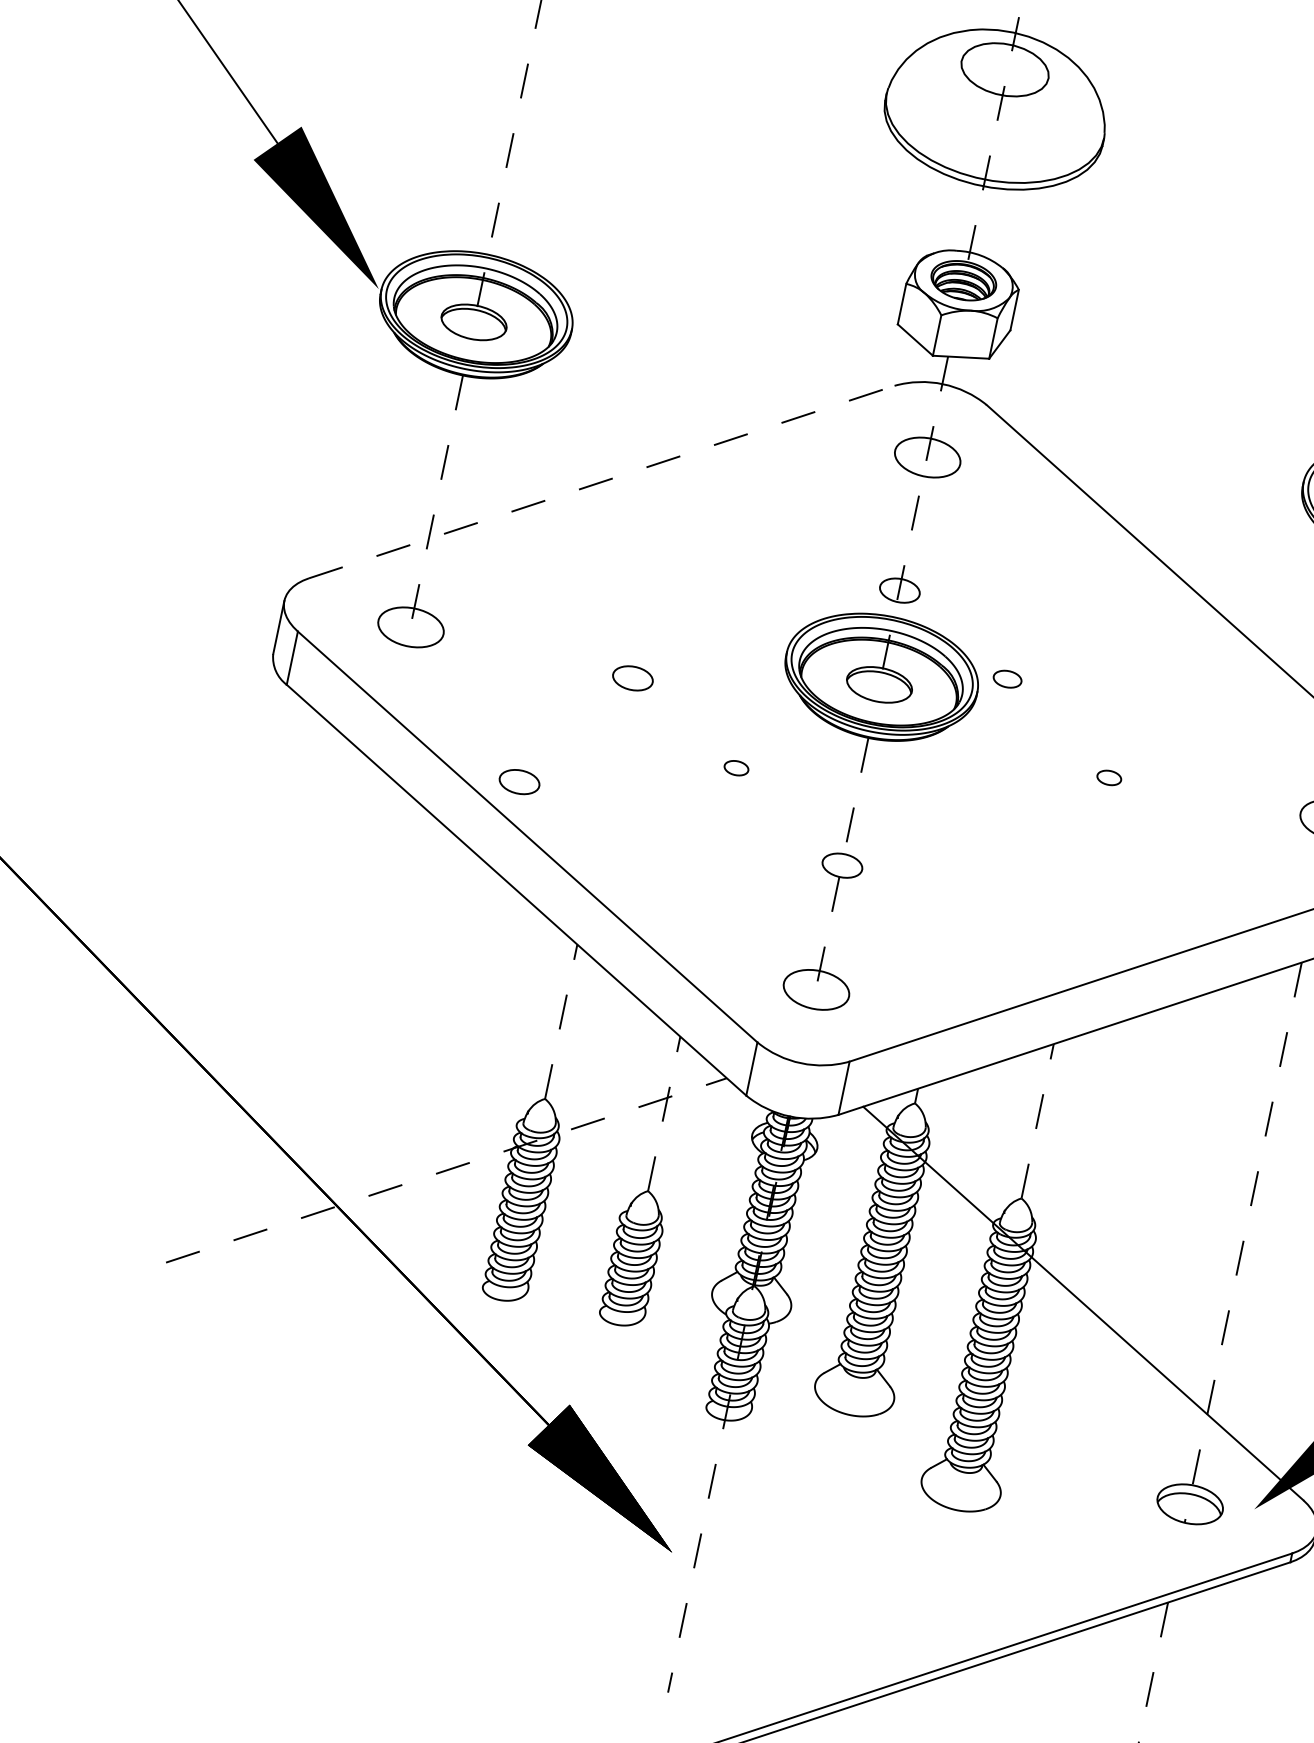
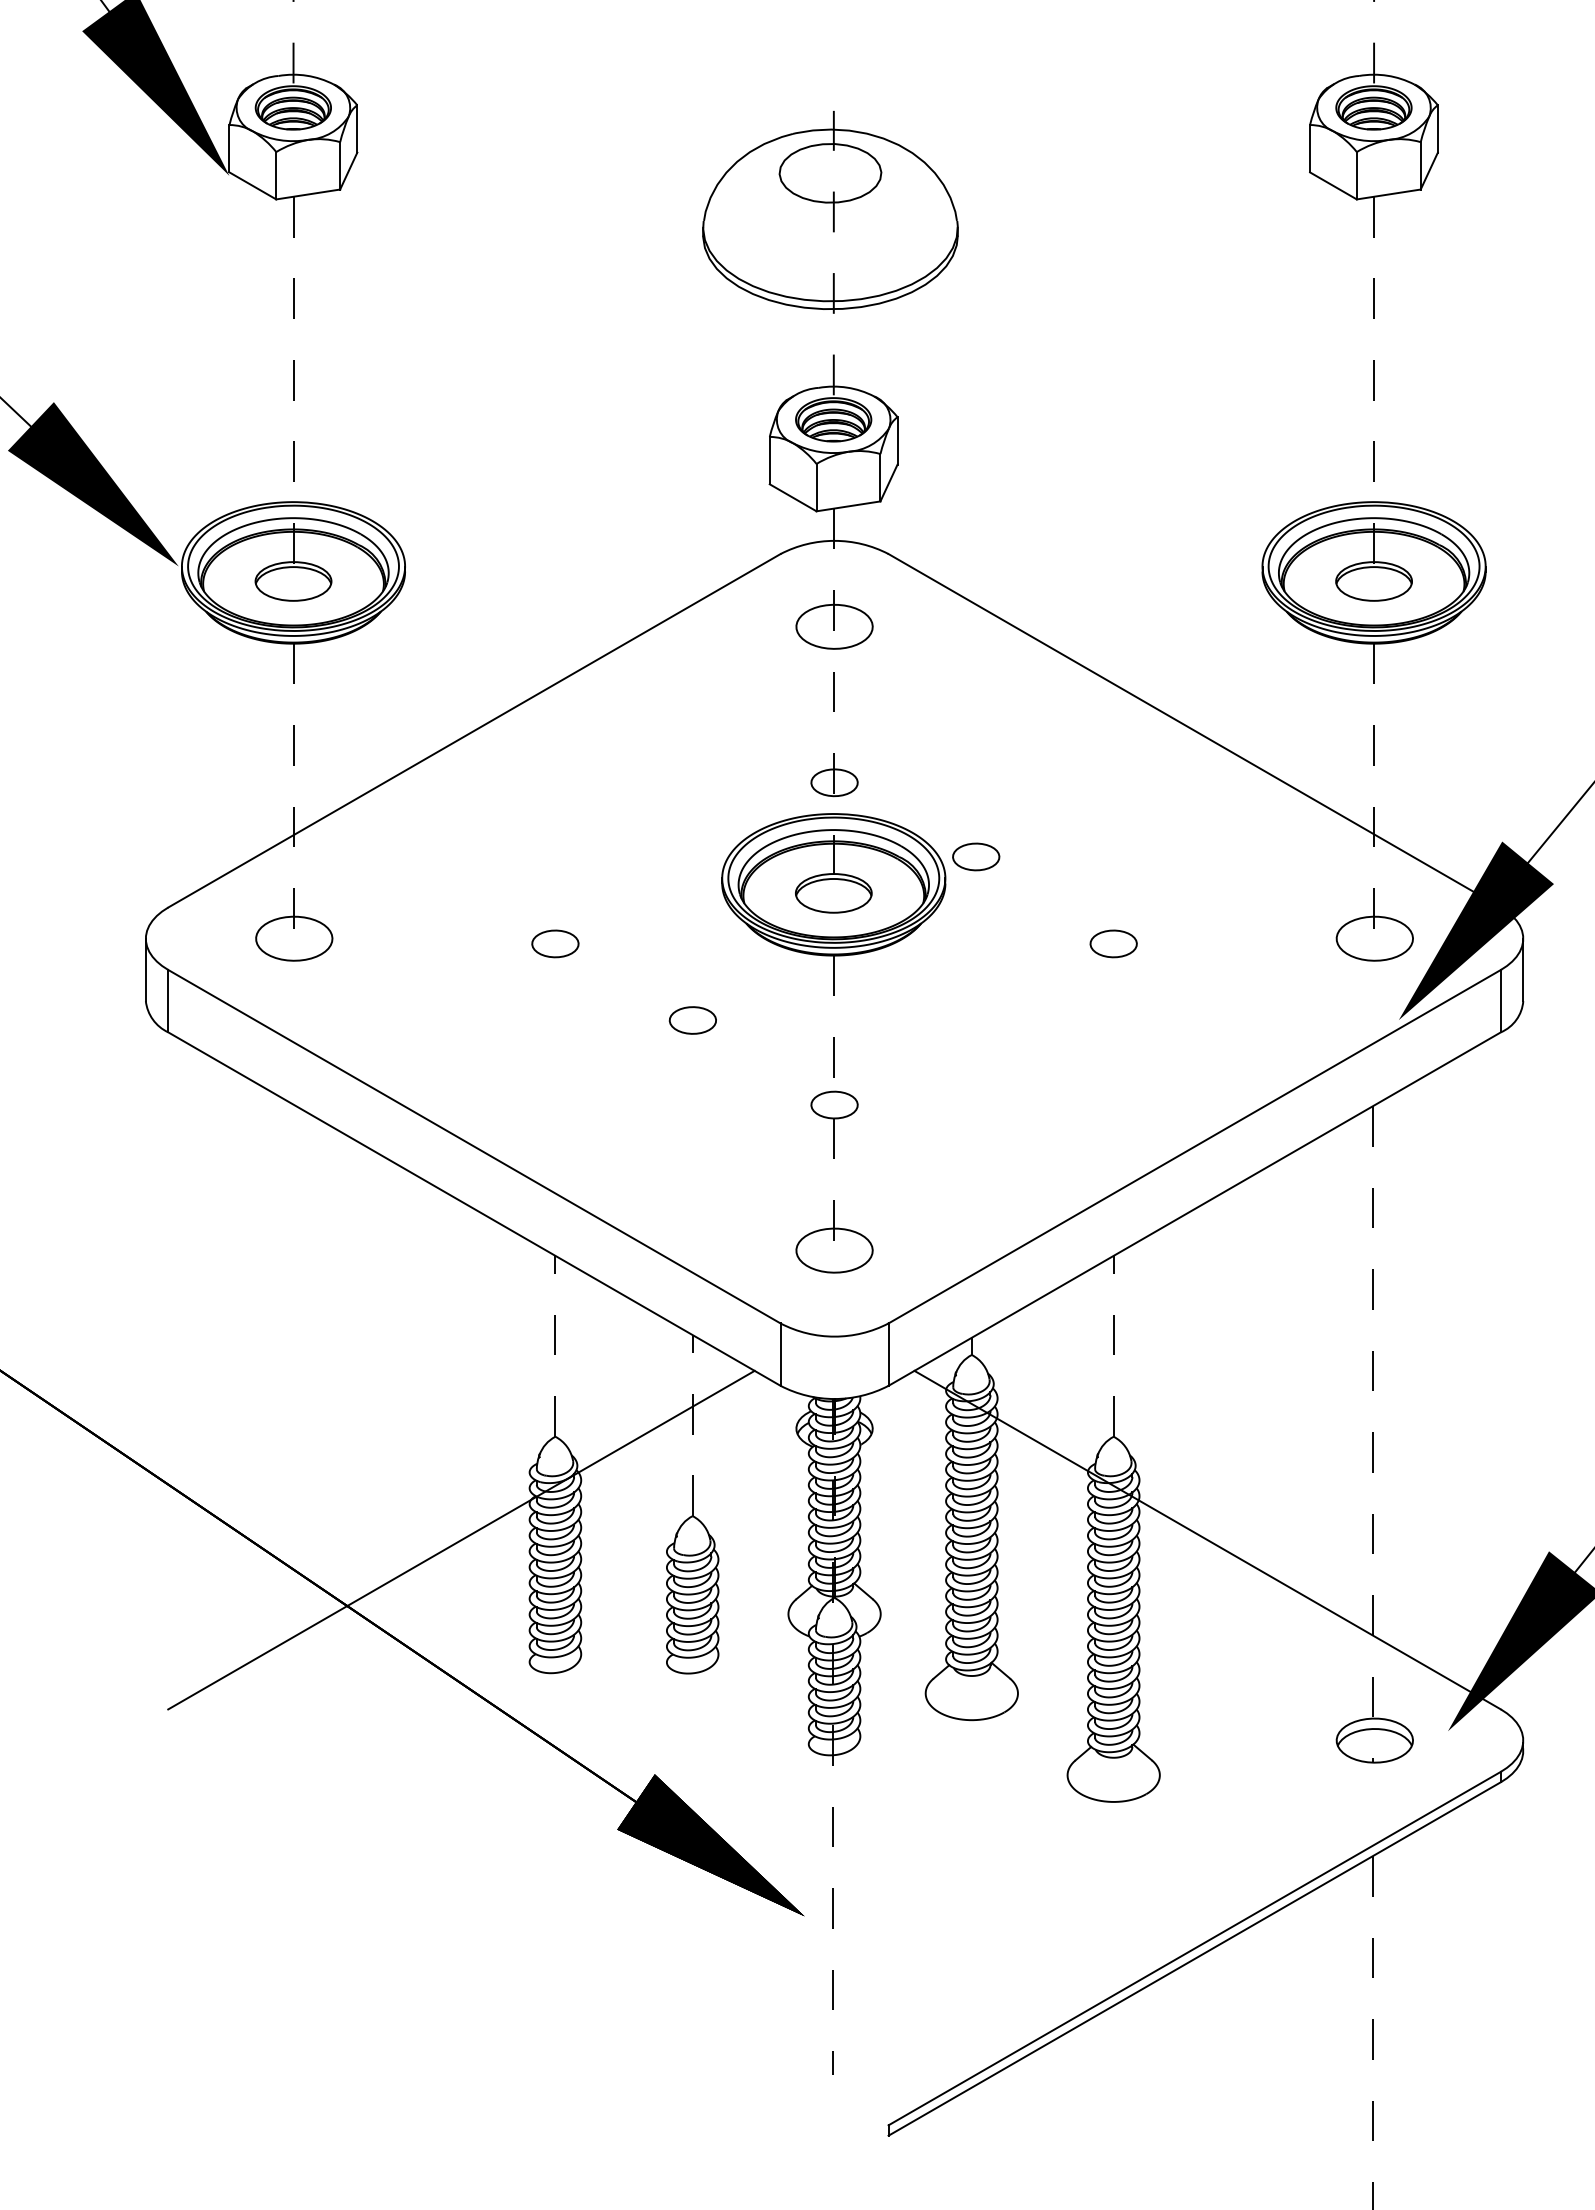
line: (601, 481) -> (474, 730), dashed -> solid
part: (1007, 678) -> (976, 856), size x1.43
part: (736, 768) -> (692, 1020), size x1.67
part: (1109, 777) -> (1113, 943), size x1.67
part: (519, 781) -> (452, 1086), removed
line: (446, 1170) -> (461, 1540), dashed -> solid

